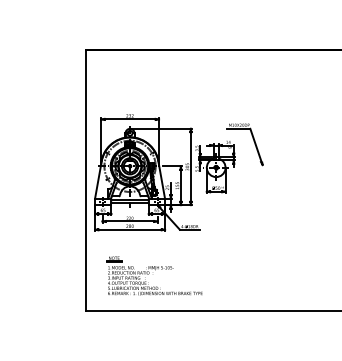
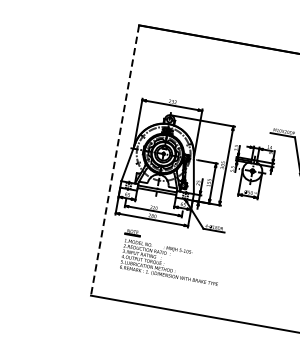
line: (85, 180) -> (114, 160), solid -> dashed
part: (154, 275) -> (171, 256), moved

